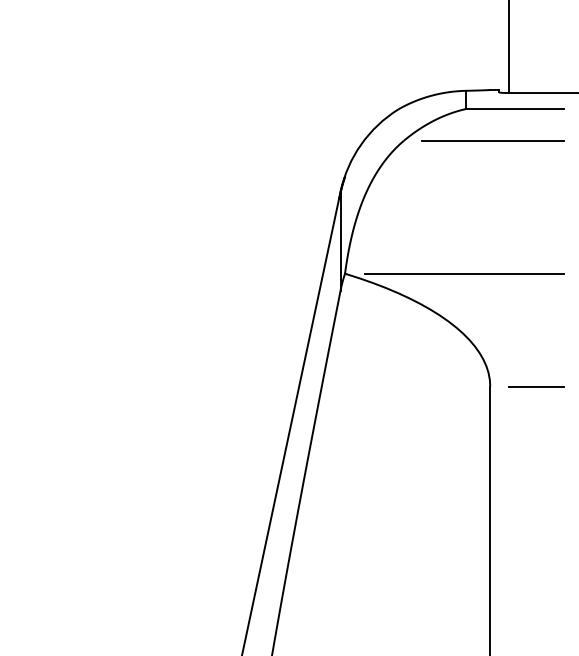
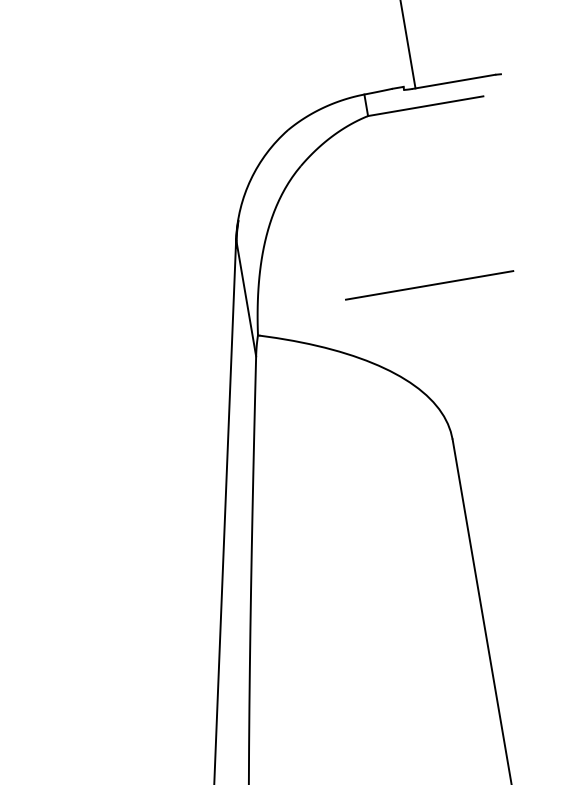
line: (492, 140) -> (428, 285), moved
line: (463, 274) -> (398, 312), removed
line: (536, 386) -> (507, 430), removed

